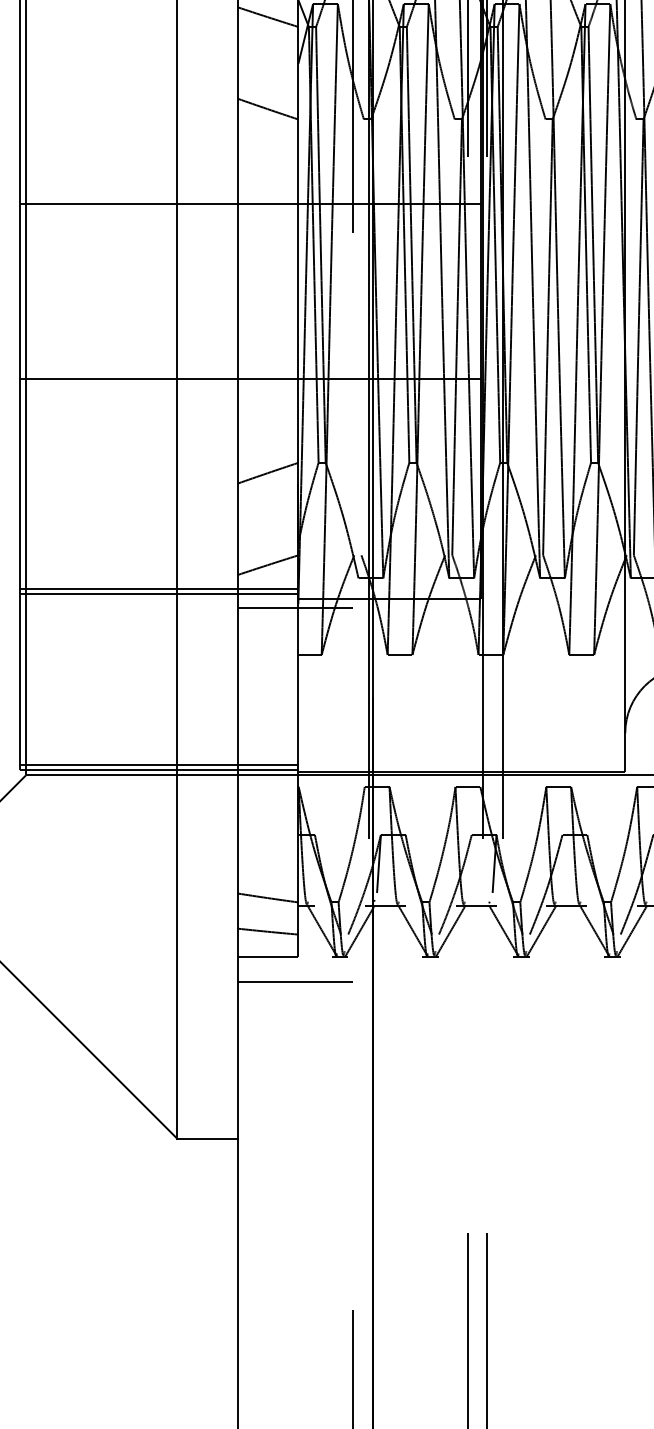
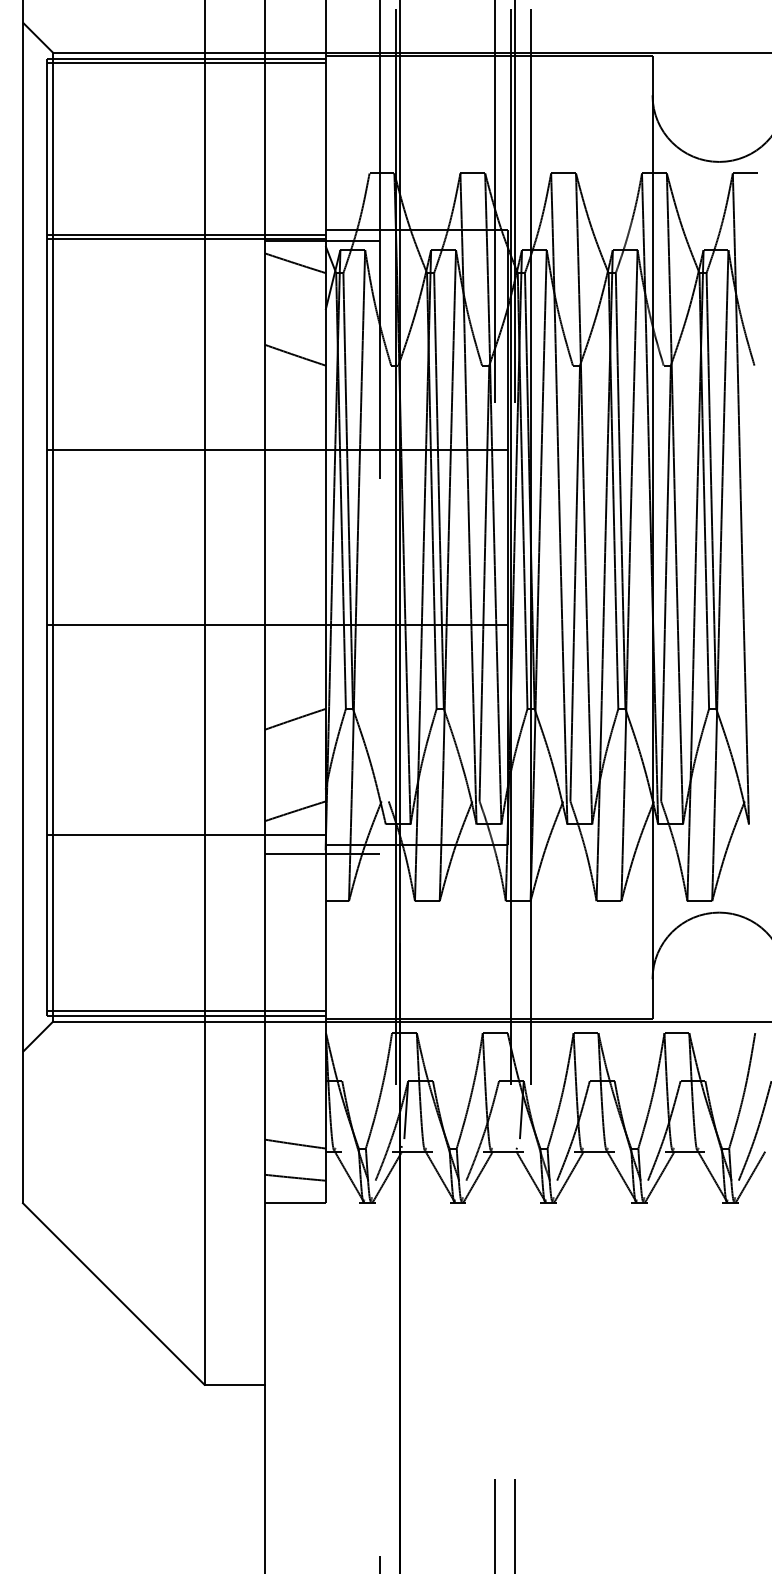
line: (159, 593) -> (186, 839), removed
line: (295, 982) -> (322, 1228), removed

